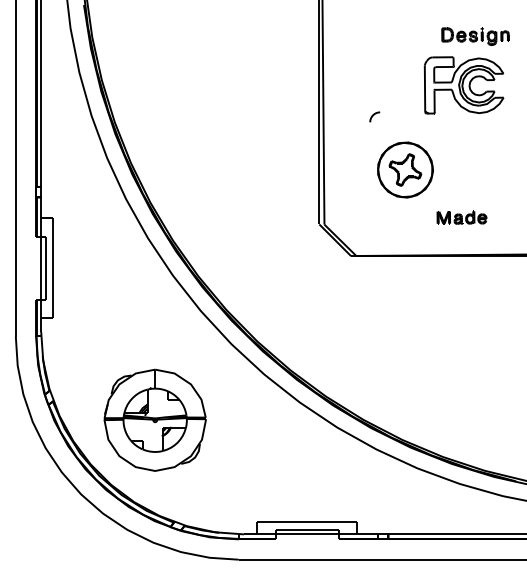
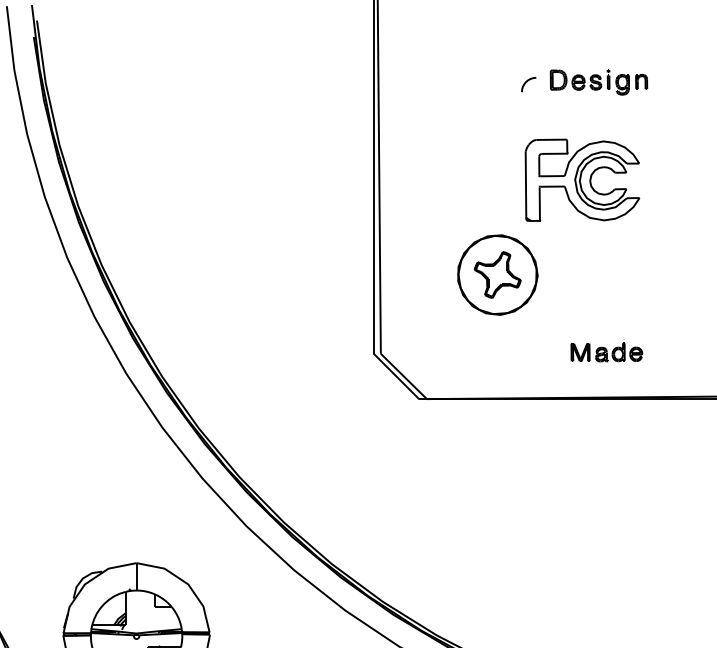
part: (463, 85) -> (581, 180), moved
curve: (374, 115) -> (528, 82), moved
part: (461, 217) -> (606, 352), moved

